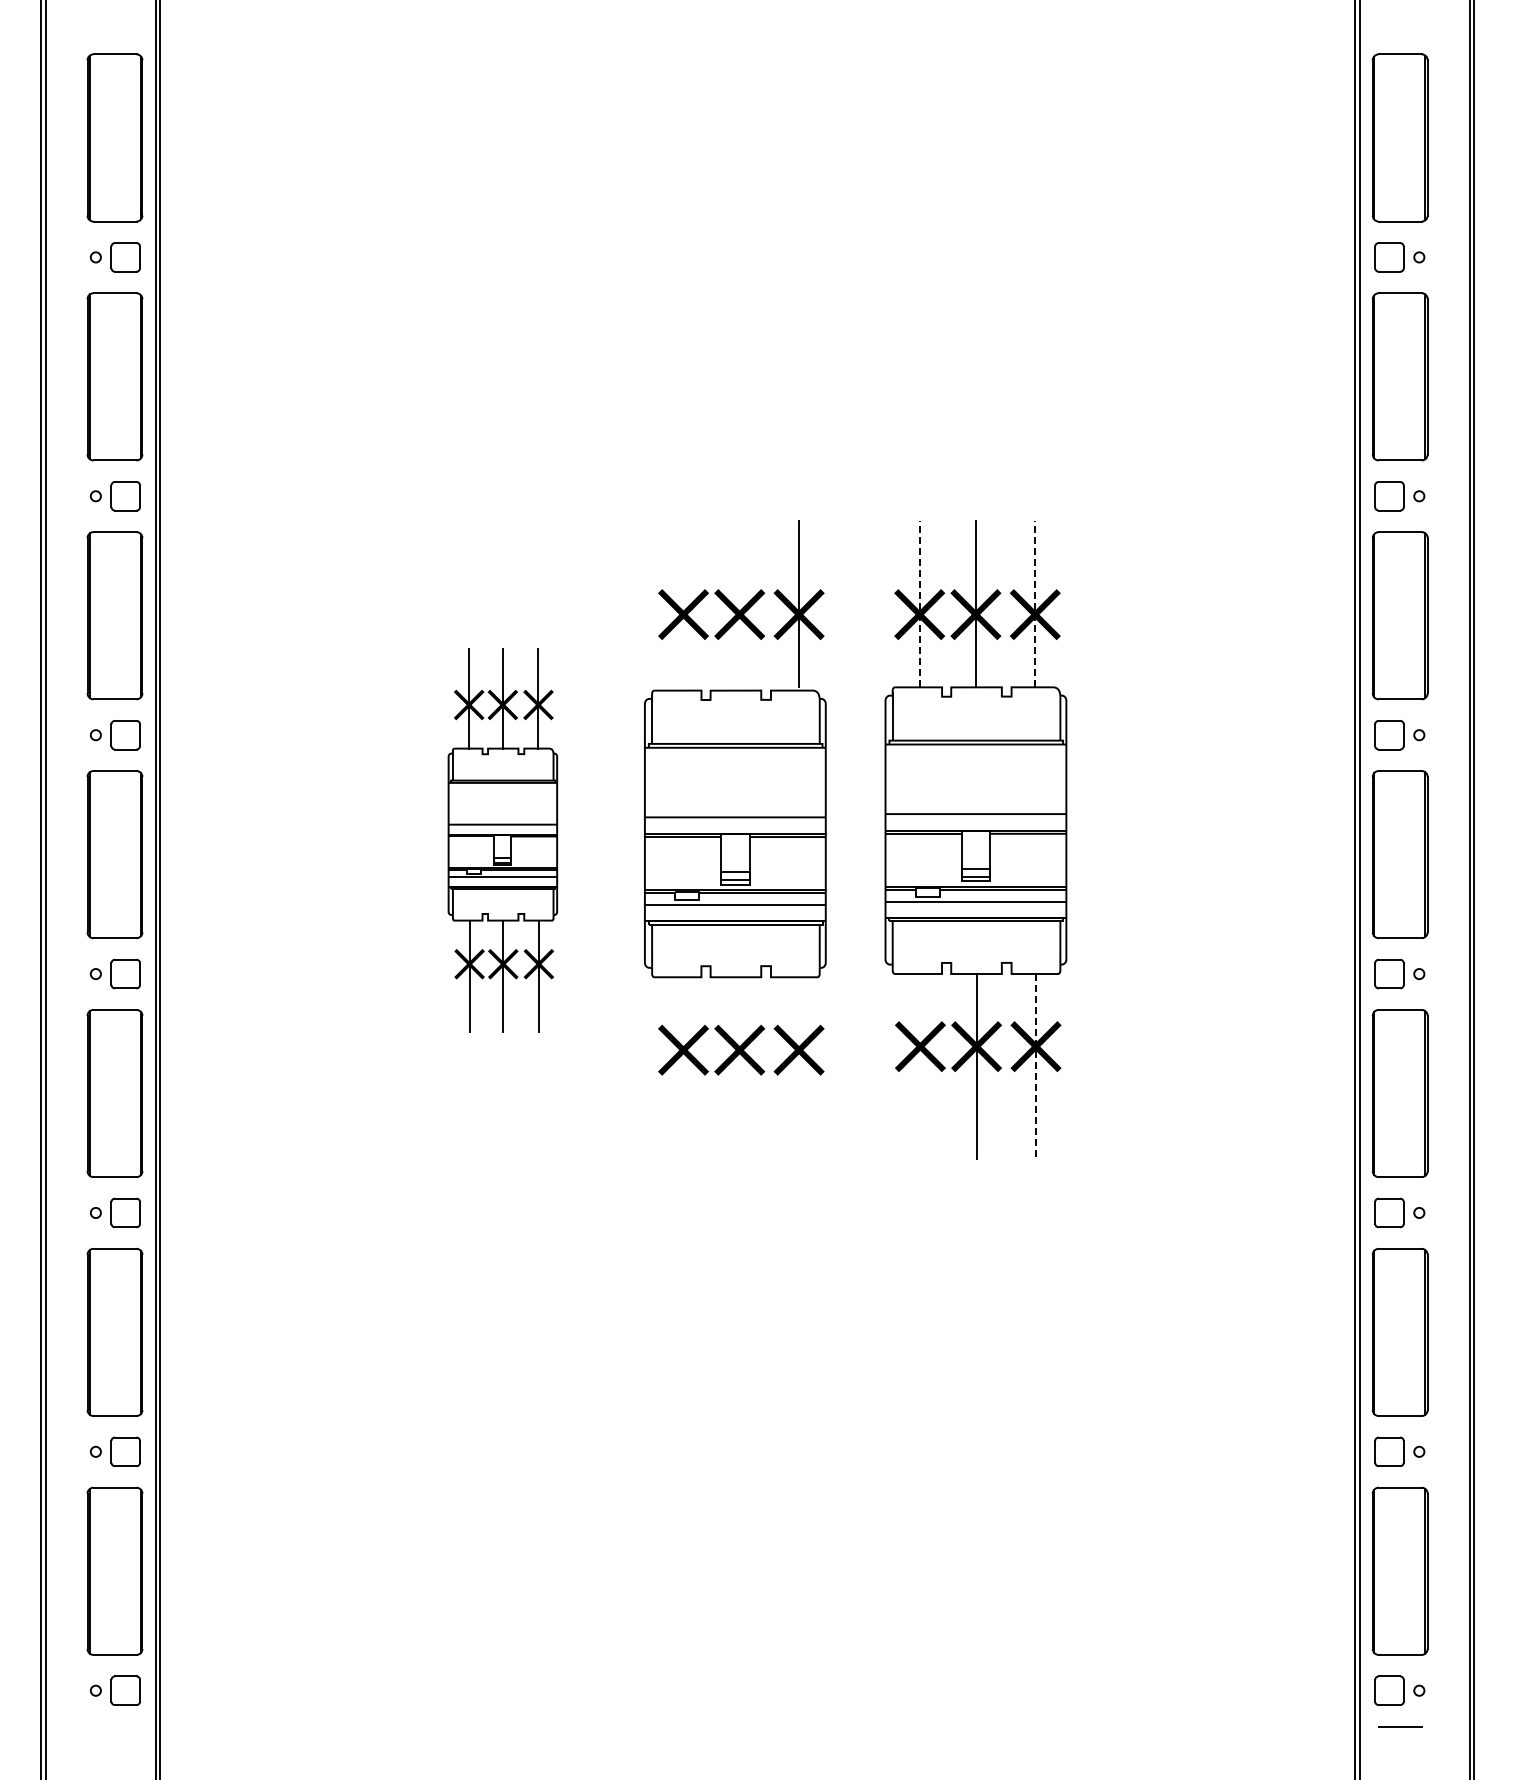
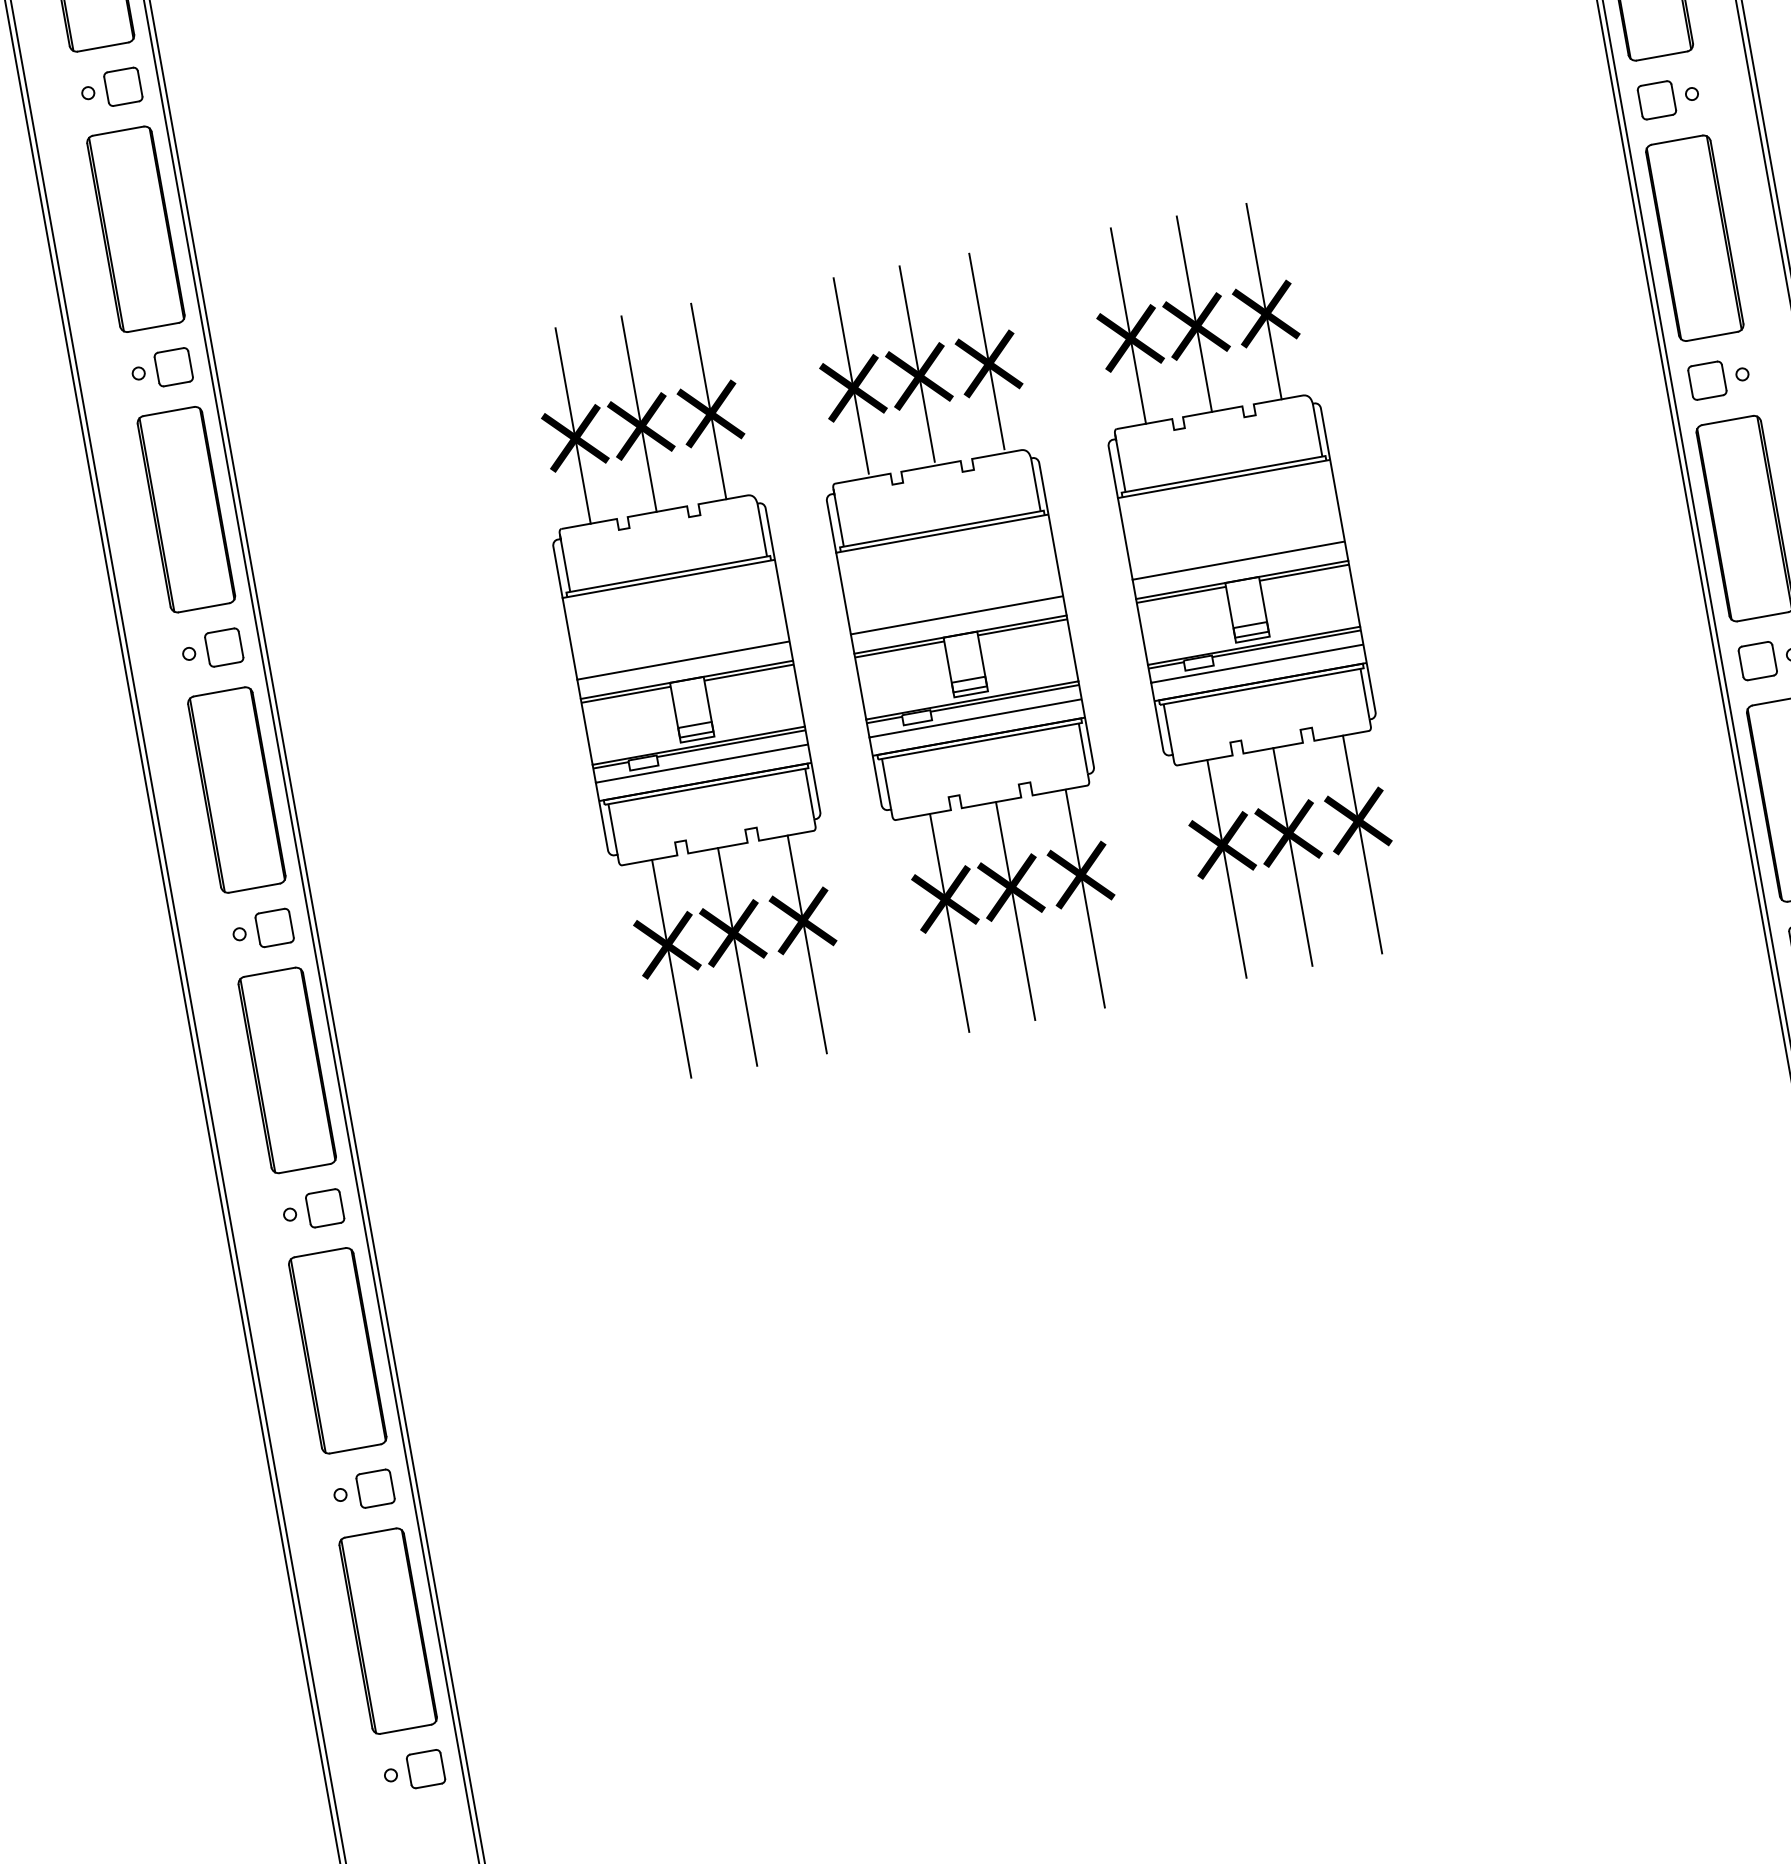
line: (683, 603) -> (851, 375), added
line: (739, 603) -> (916, 363), added
line: (919, 603) -> (1128, 325), dashed -> solid
line: (1035, 603) -> (1264, 300), dashed -> solid
part: (502, 840) -> (688, 691), size x1.67
line: (920, 1066) -> (1226, 868), added
line: (1035, 1066) -> (1361, 844), dashed -> solid
line: (739, 1069) -> (1015, 910), added
line: (683, 1070) -> (949, 923), added
line: (799, 1070) -> (1085, 898), added

